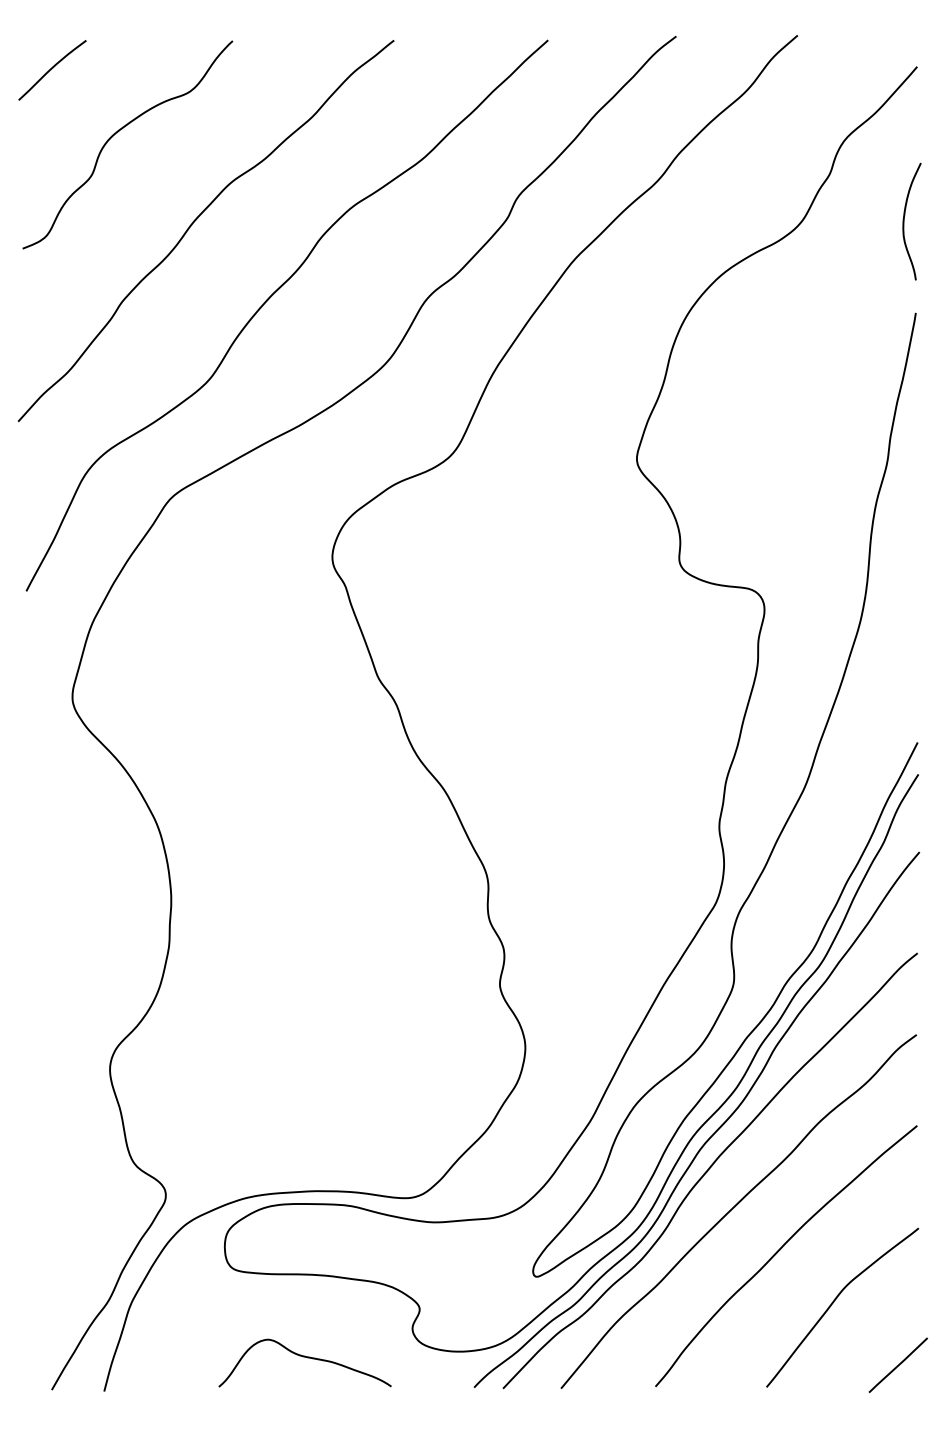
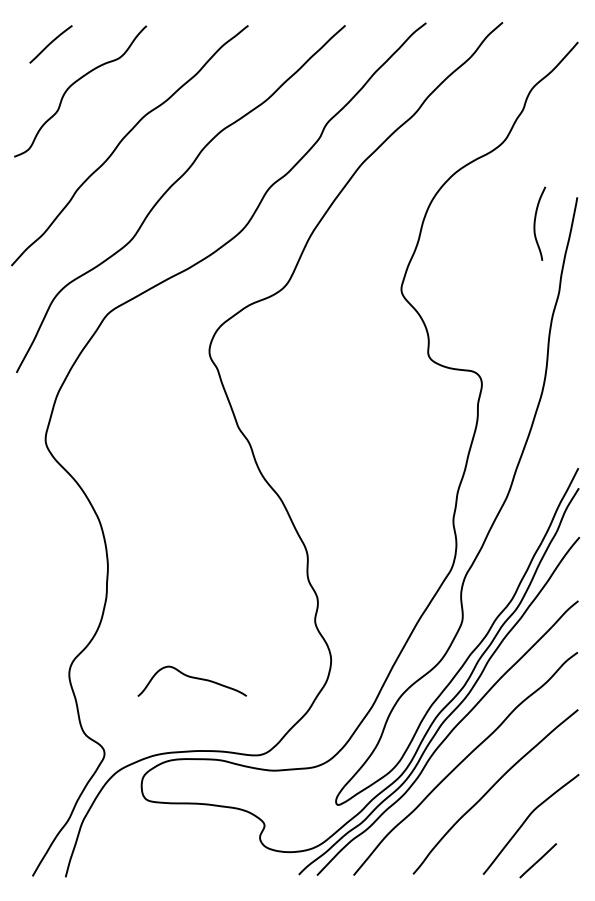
curve: (51, 70) -> (50, 44), moved
curve: (905, 221) -> (535, 223), moved
curve: (303, 1358) -> (191, 678), moved
line: (898, 1364) -> (538, 860), moved

